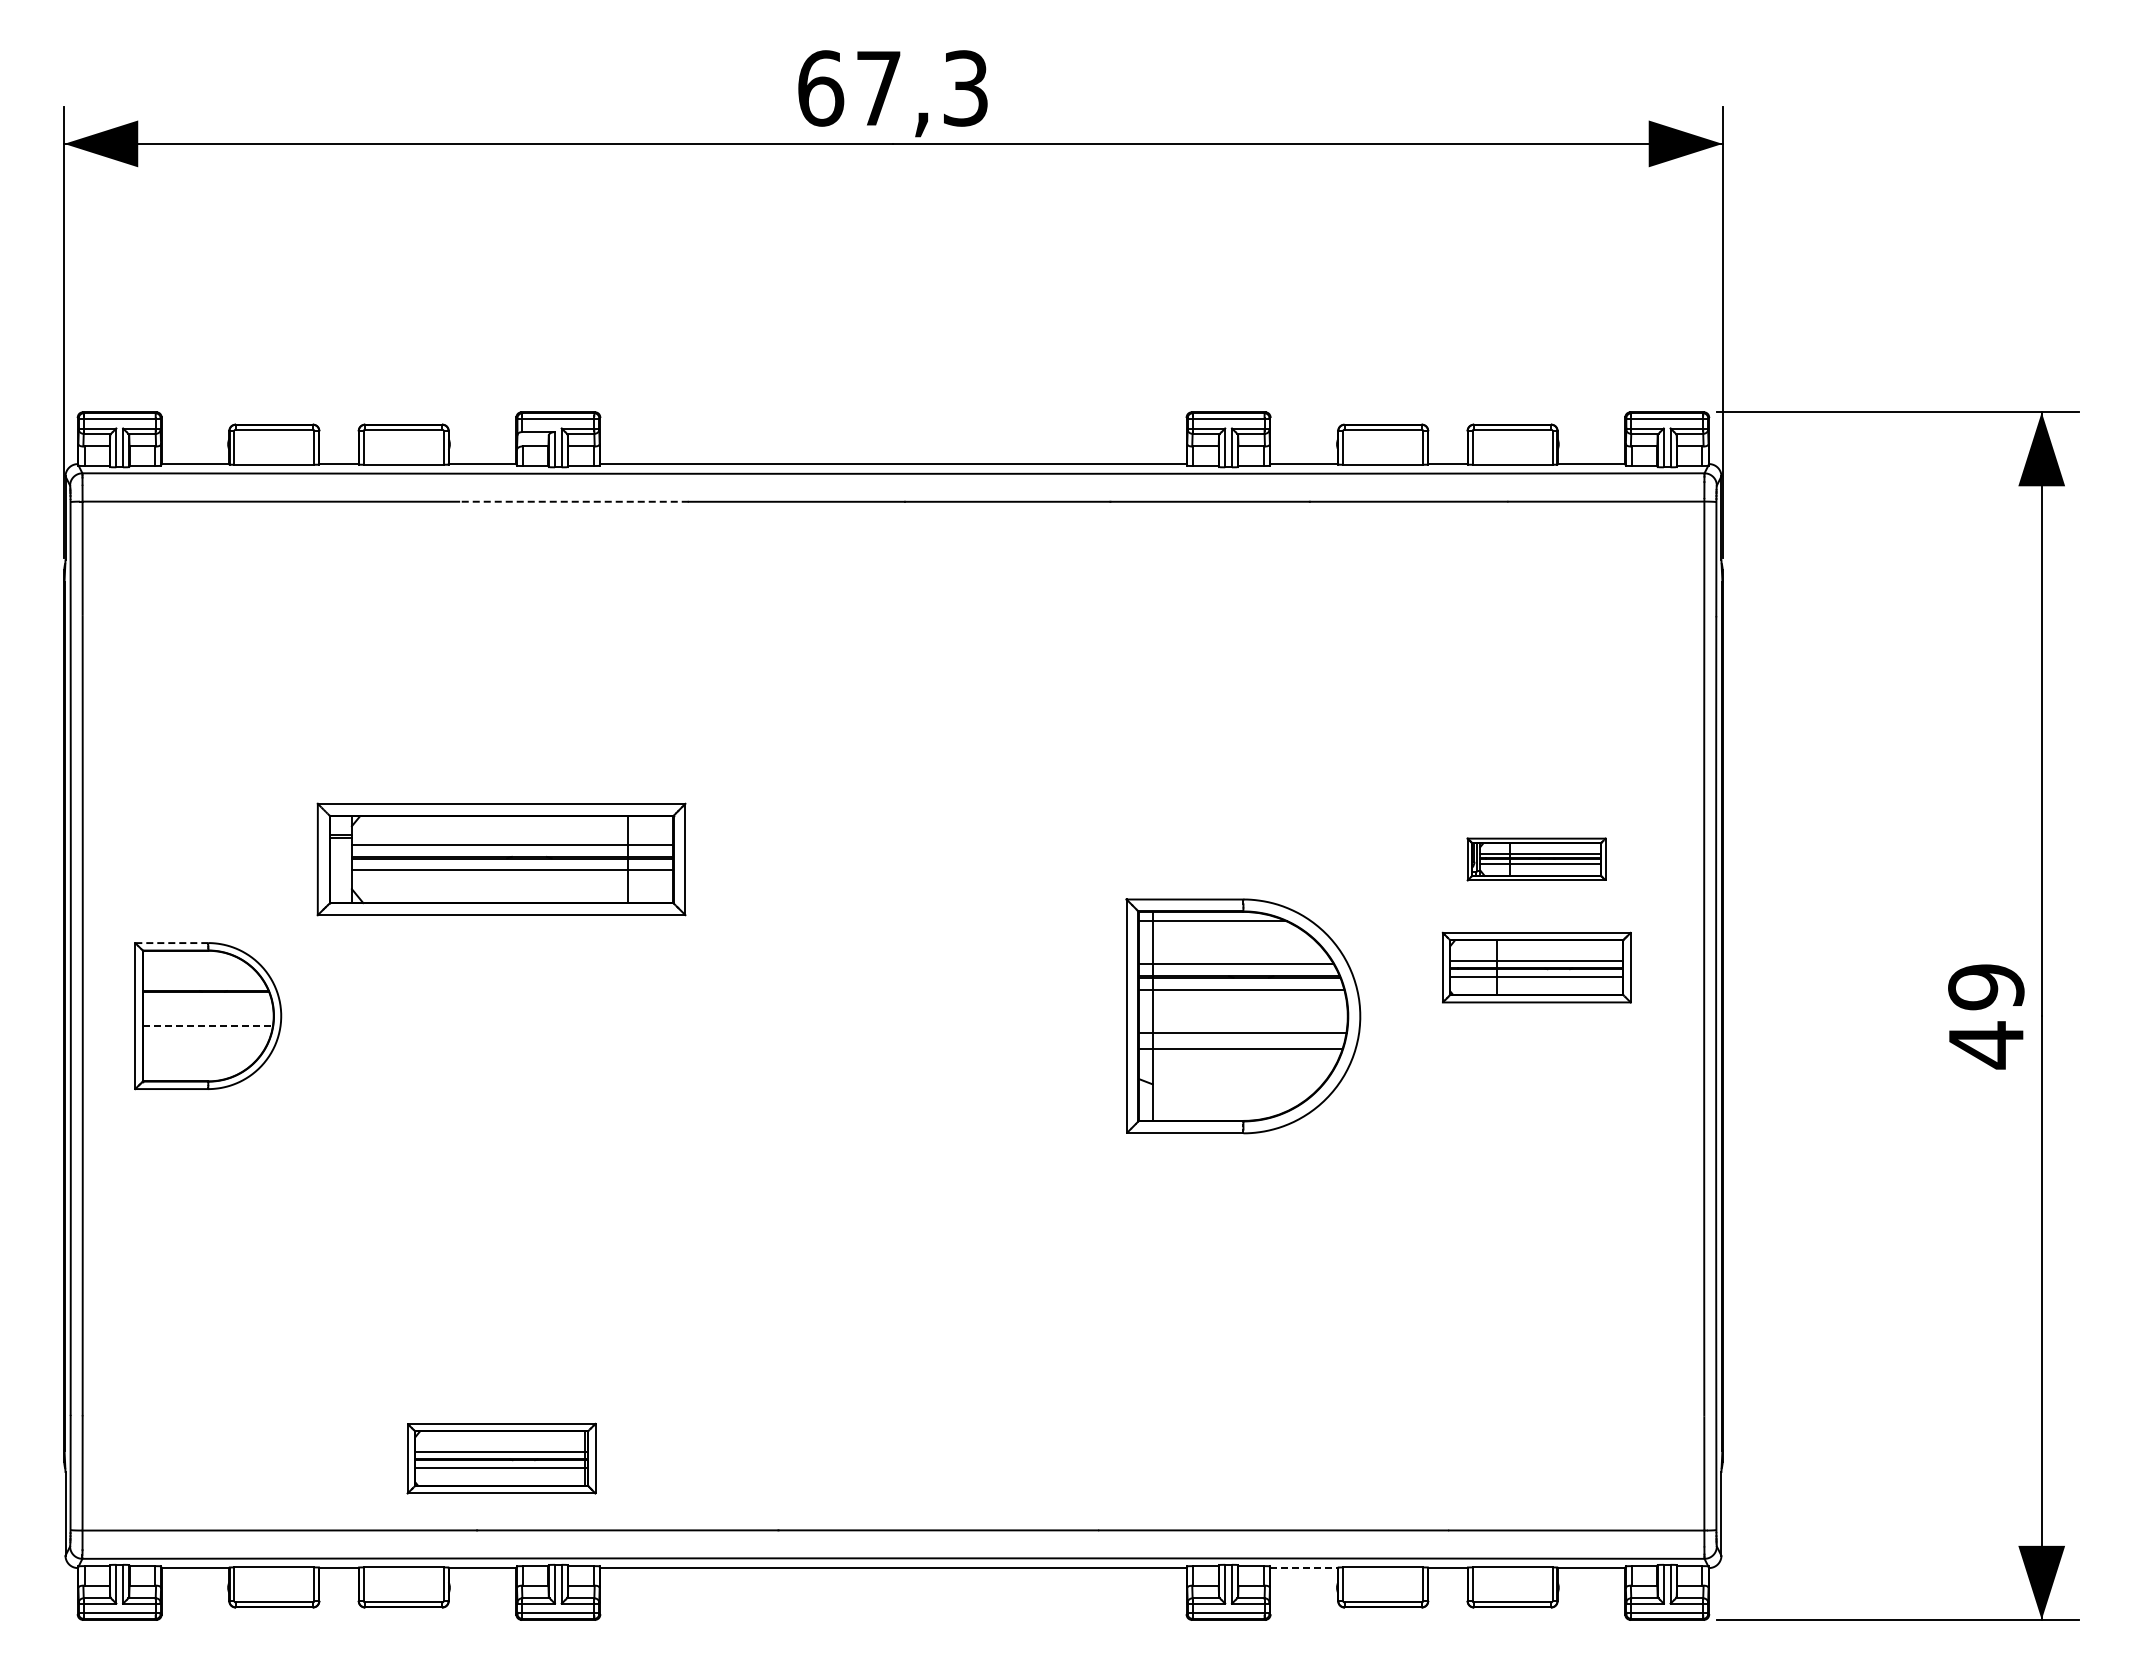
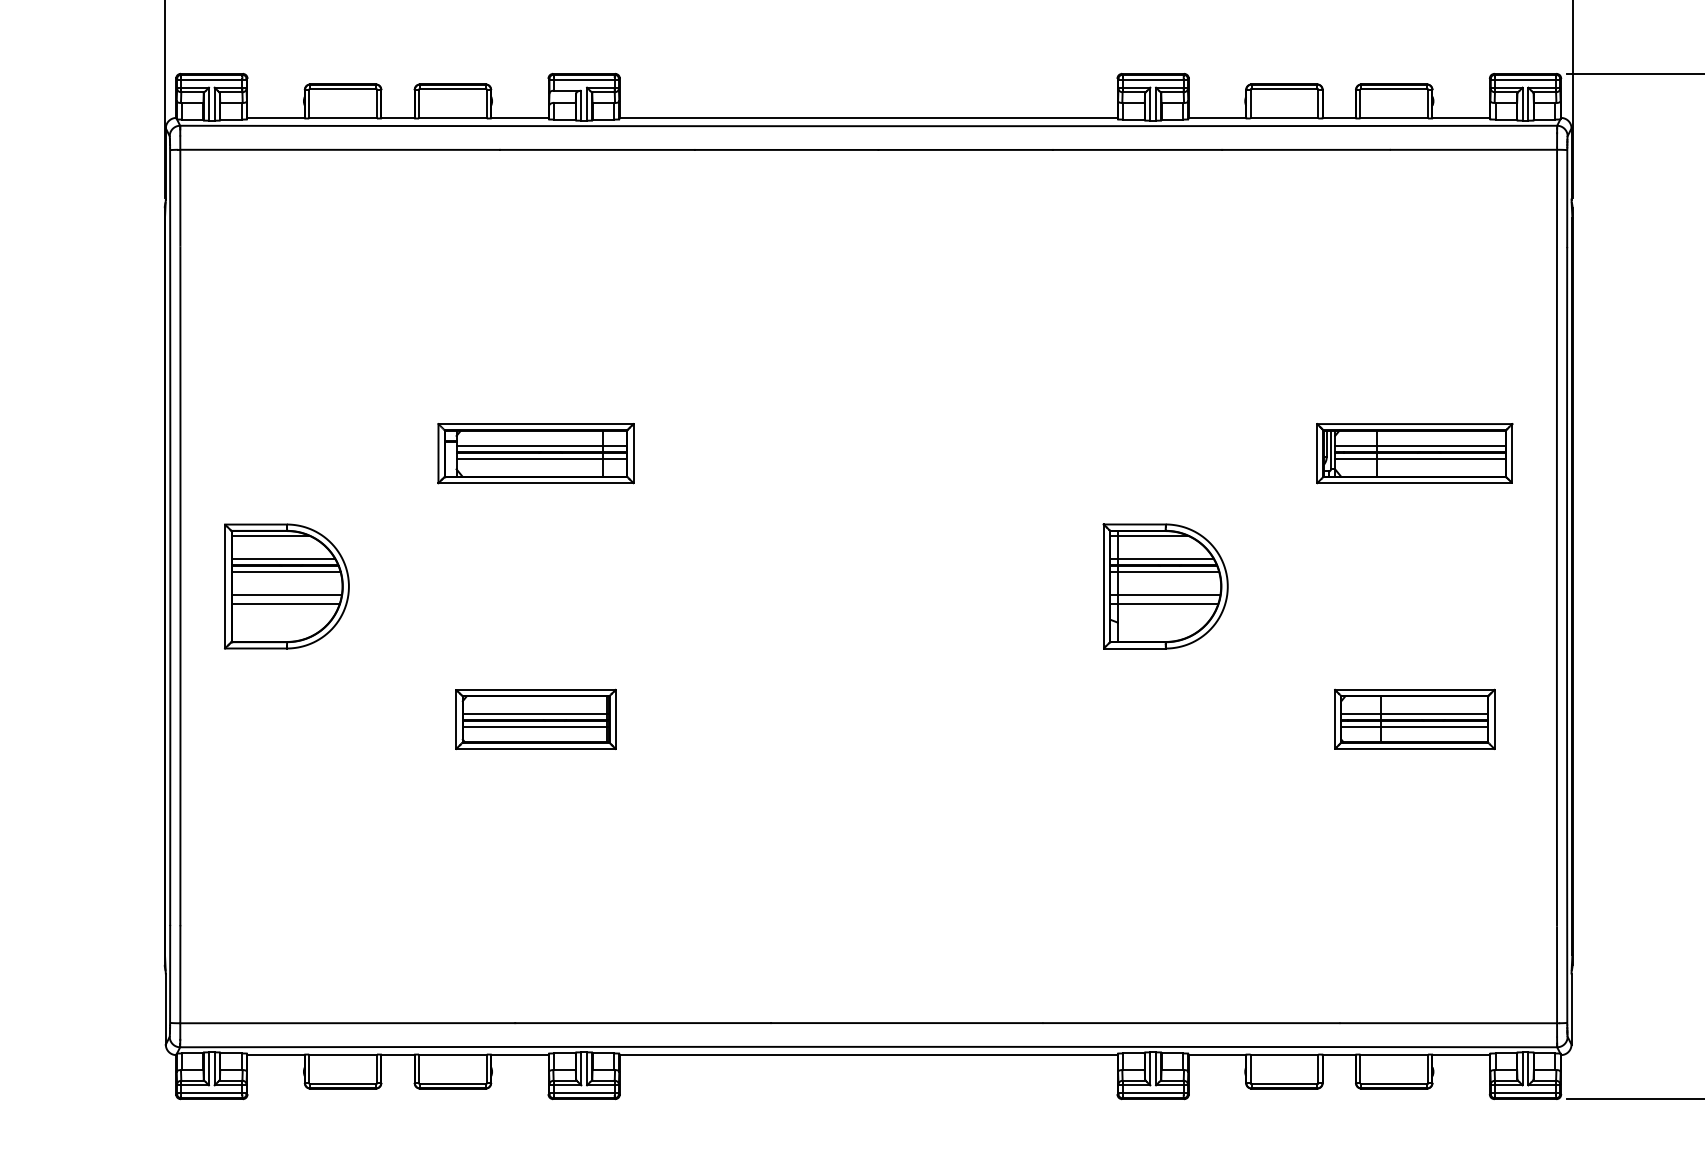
line: (573, 501) -> (597, 149), dashed -> solid
part: (501, 859) -> (535, 453), size x0.62
part: (1536, 859) -> (1414, 453), size x1.67
line: (172, 943) -> (256, 524), dashed -> solid
line: (189, 956) -> (271, 535), added
part: (1536, 967) -> (1414, 719), moved
line: (204, 983) -> (283, 558), added
line: (207, 999) -> (286, 572), added
part: (1243, 1015) -> (1165, 586), size x0.62
line: (208, 1026) -> (287, 595), dashed -> solid
line: (206, 1036) -> (285, 603), added
part: (501, 1458) -> (535, 719), moved
line: (1304, 1568) -> (1217, 1055), dashed -> solid

